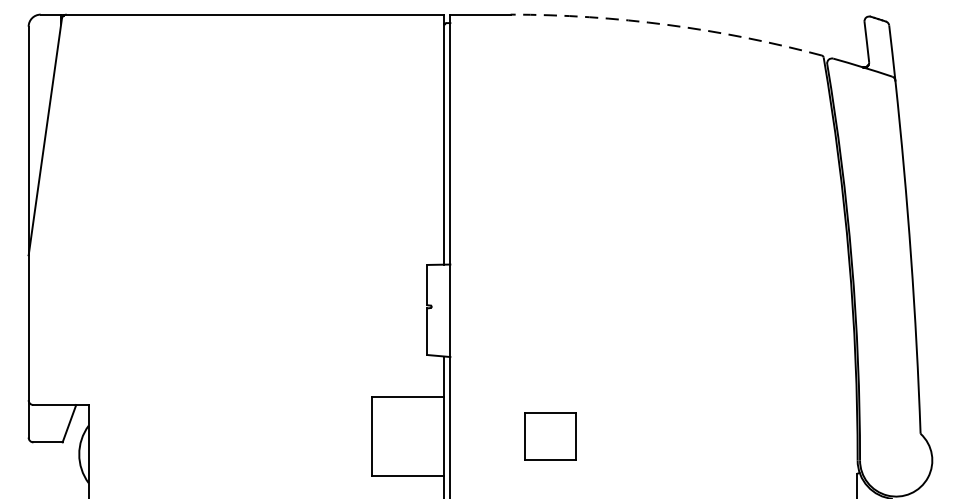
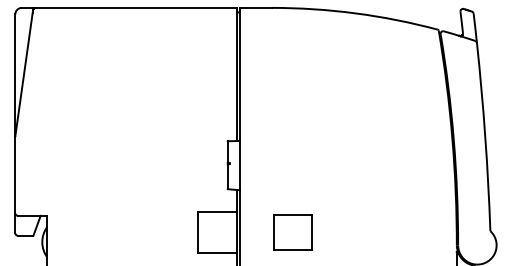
arc: (667, 25) -> (355, 13), dashed -> solid
part: (549, 436) -> (292, 232), size x1.43

